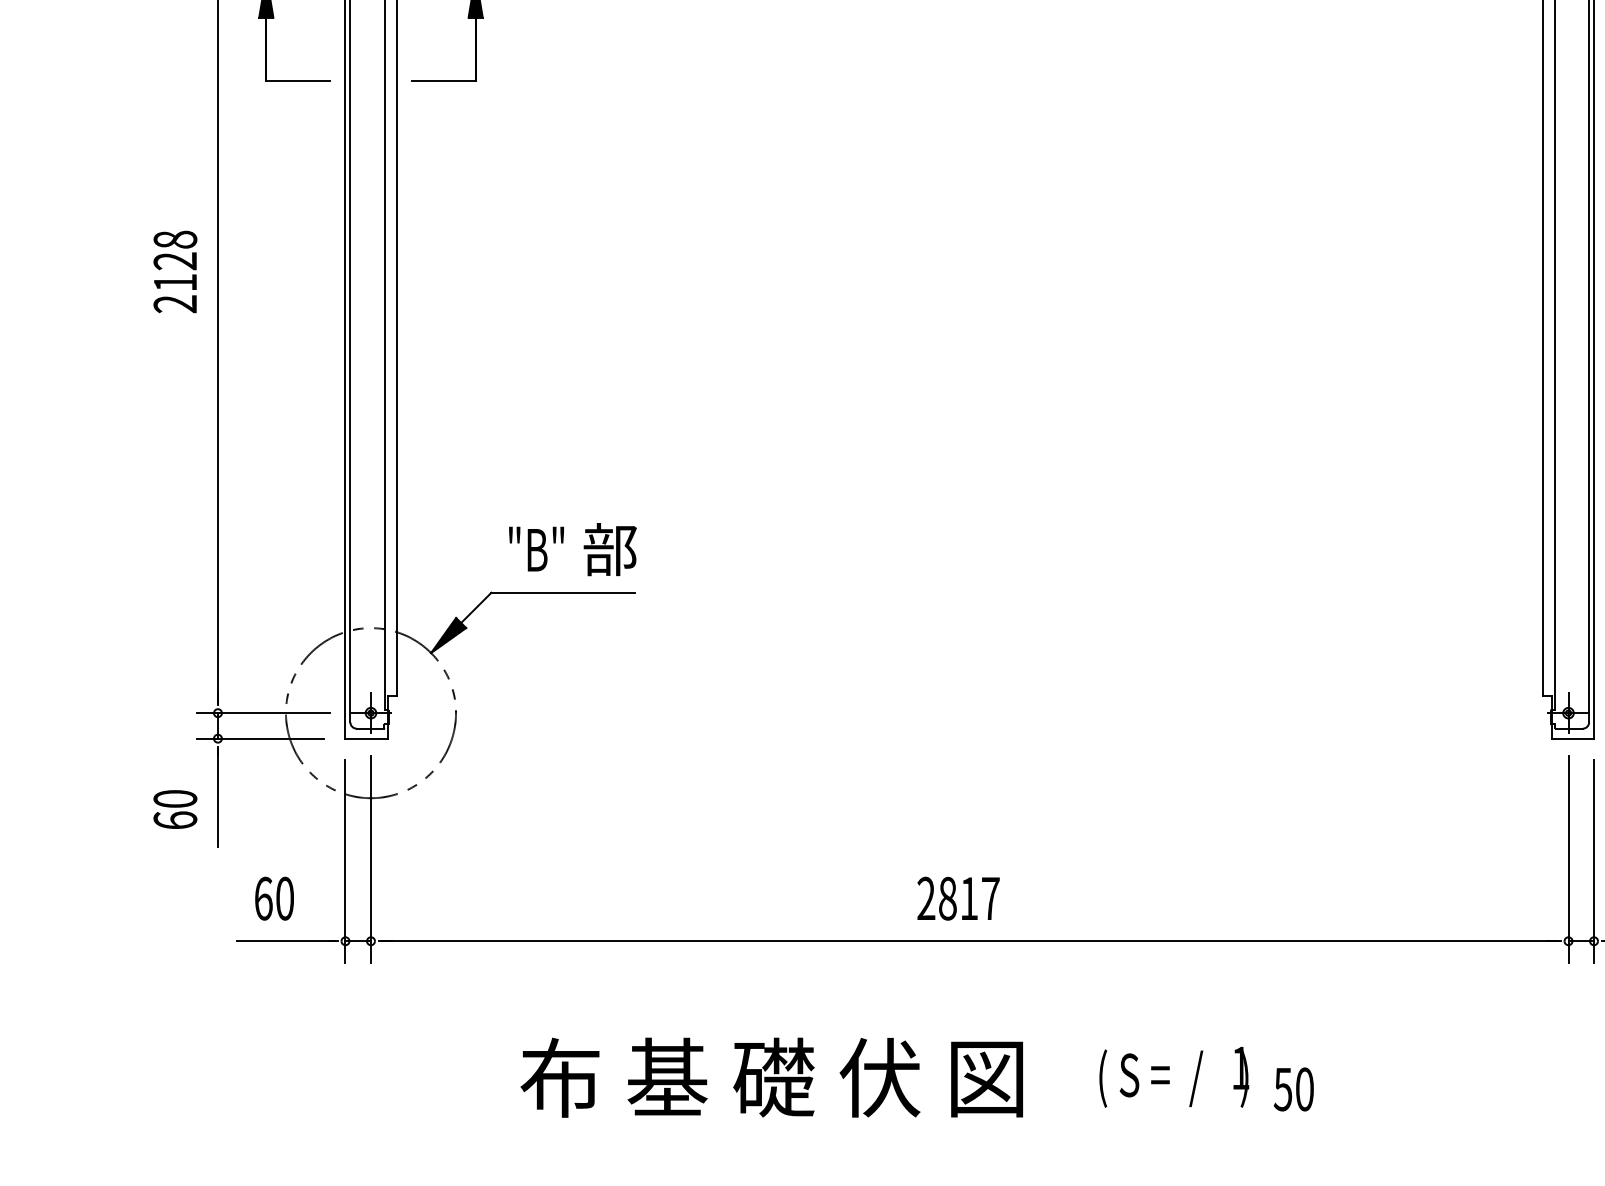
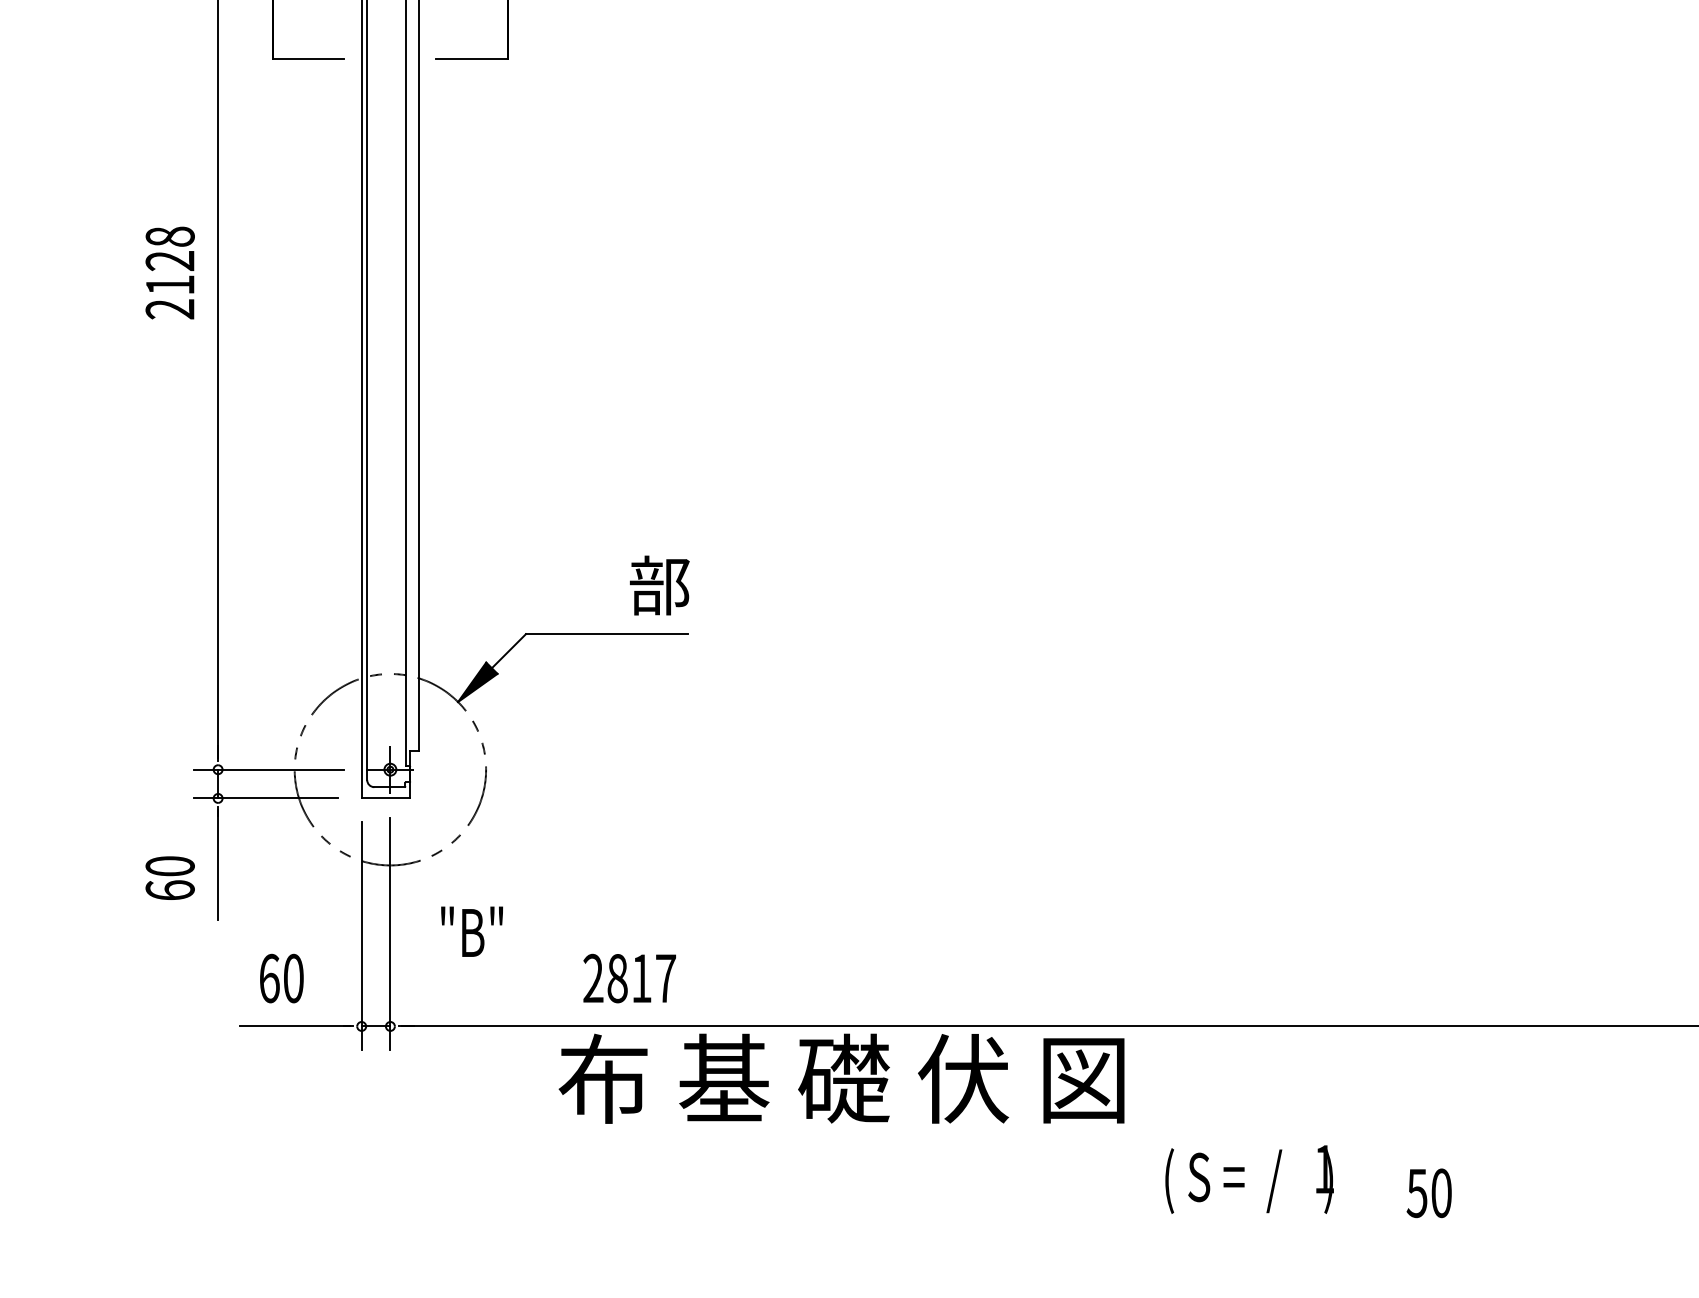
text: (536, 548) -> (472, 931), moved
text: (958, 898) -> (629, 978), moved
text: (771, 1077) -> (841, 1078), moved
text: (1174, 1077) -> (1249, 1179), moved

